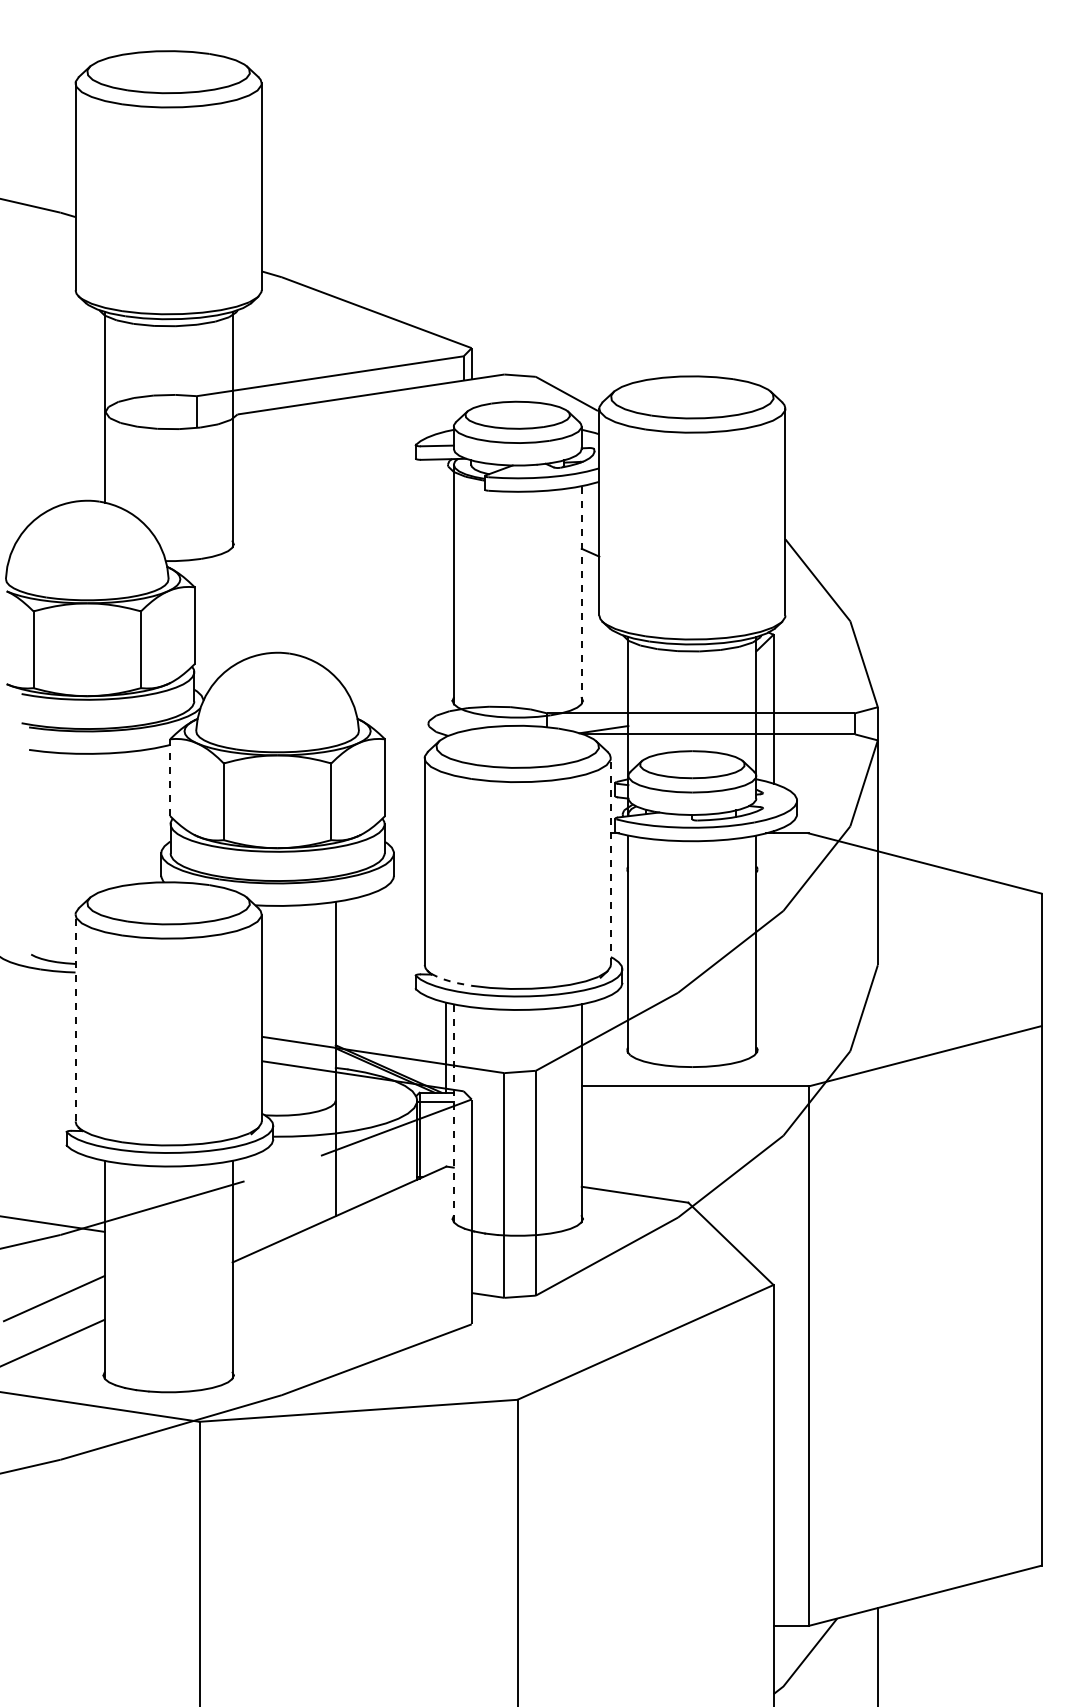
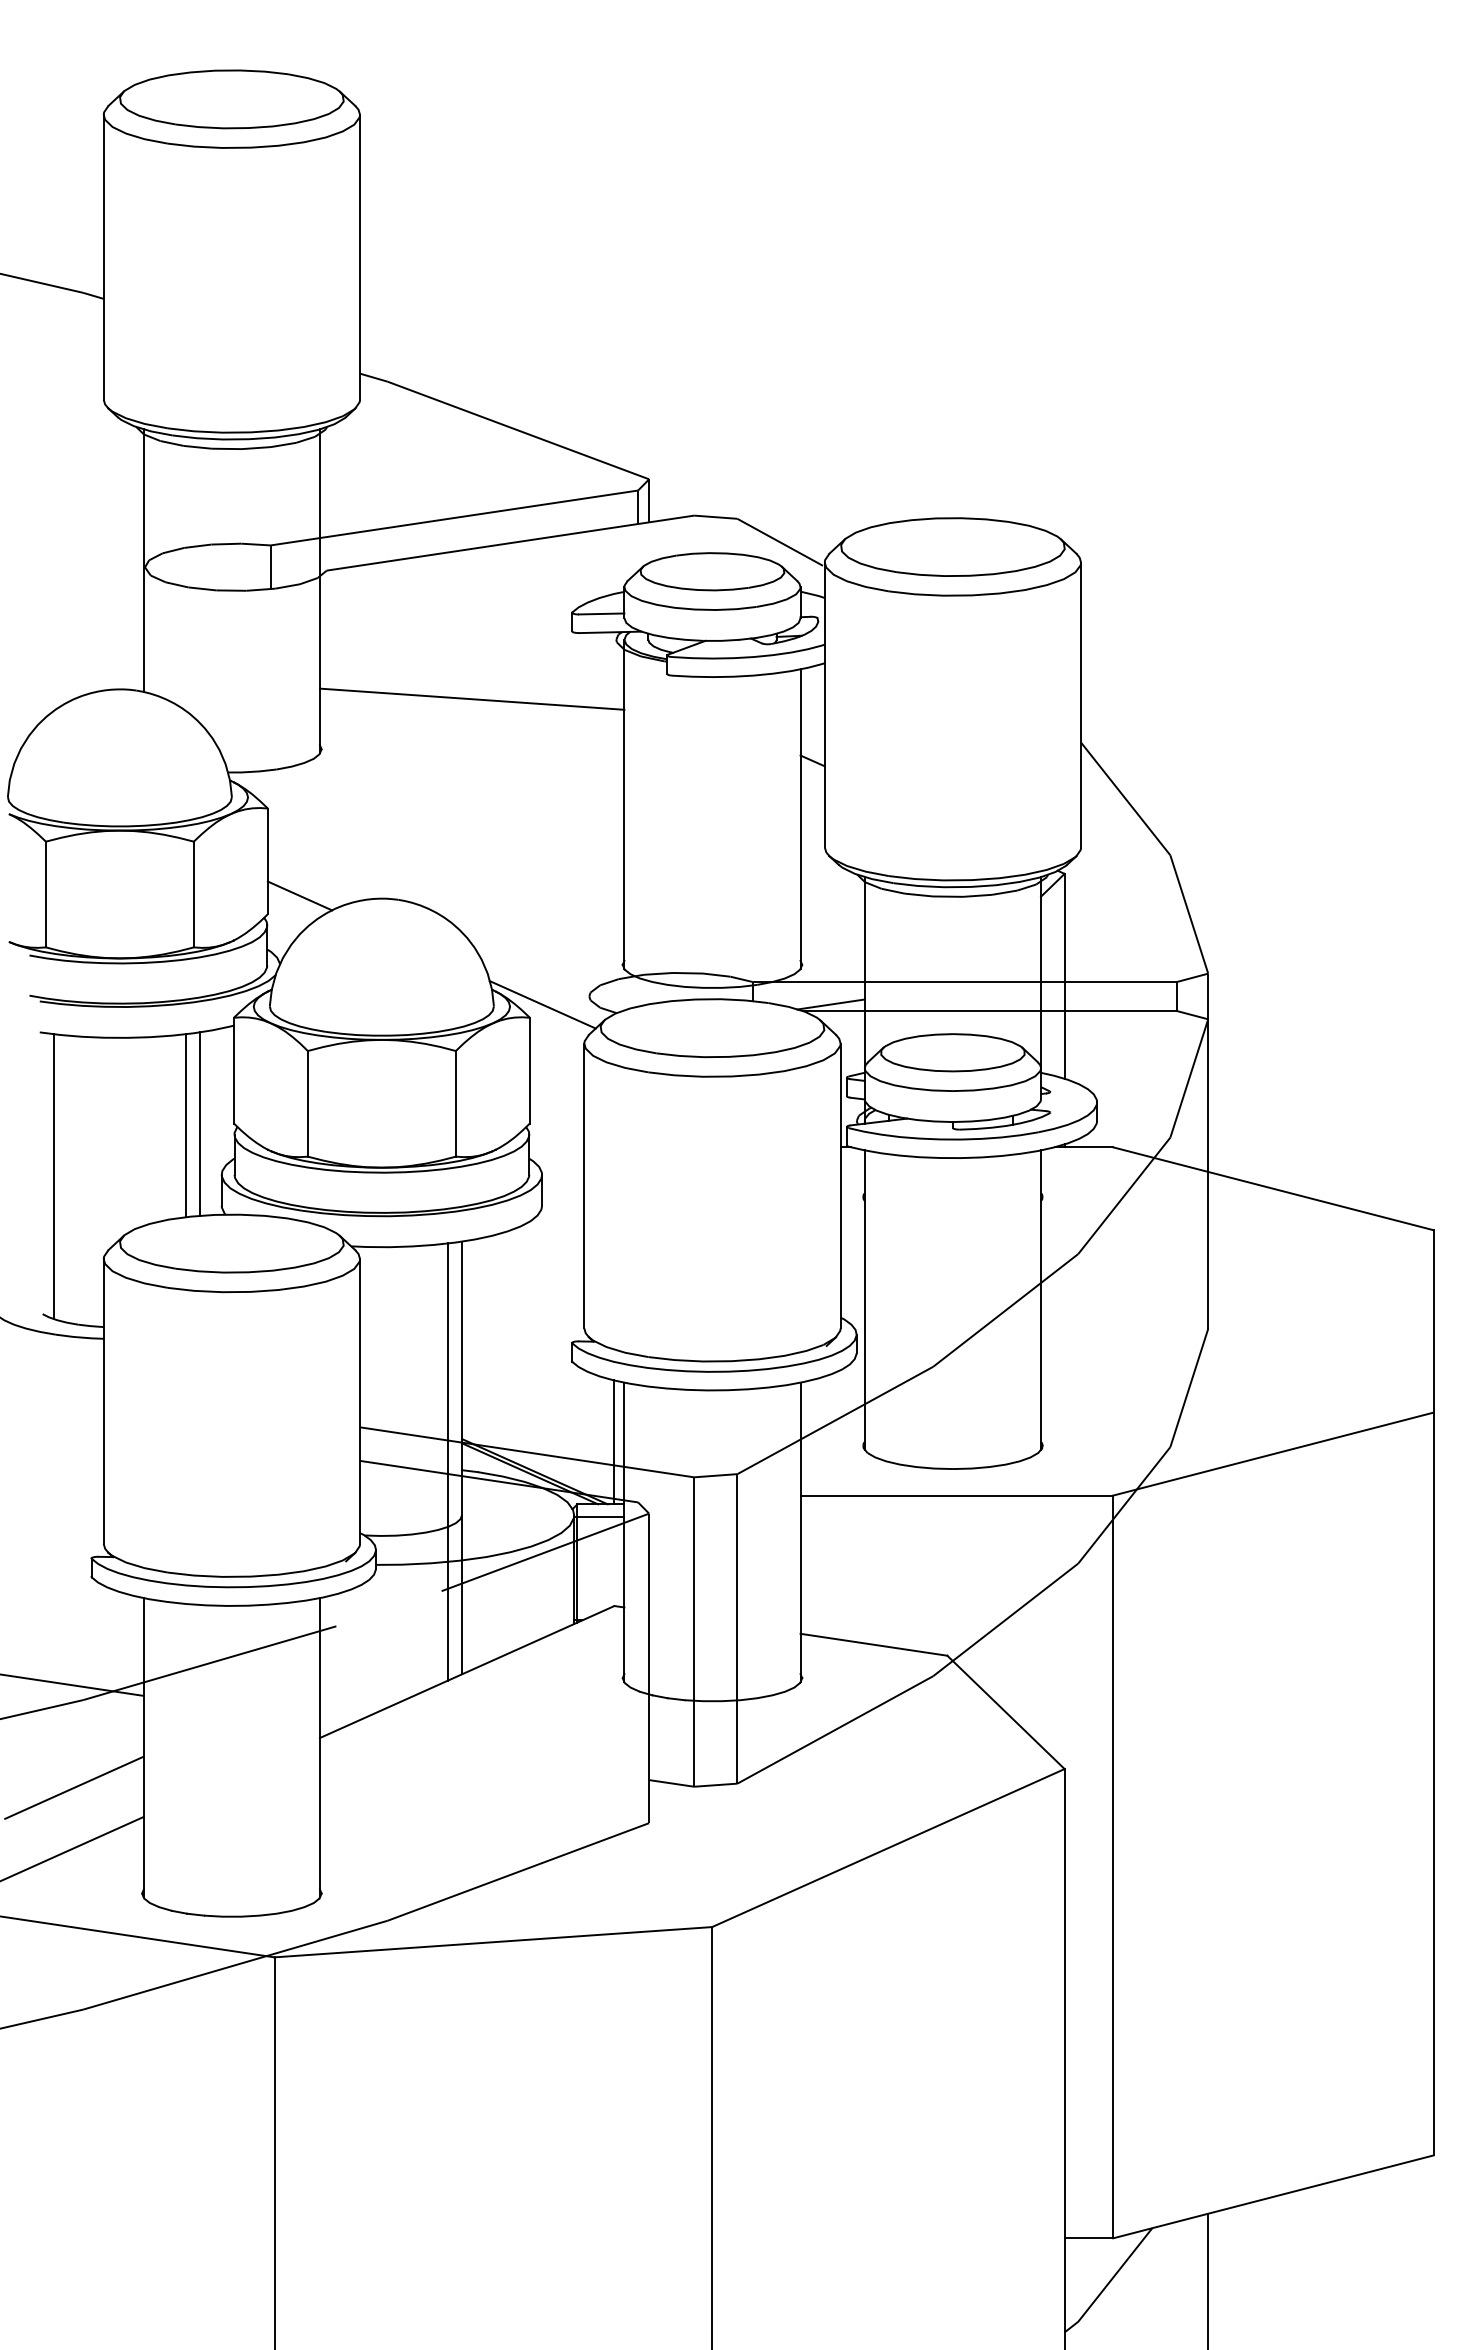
line: (342, 507) -> (471, 698), added
line: (581, 594) -> (800, 818), dashed -> solid
line: (217, 650) -> (299, 895), added
line: (394, 729) -> (542, 1004), added
line: (169, 777) -> (233, 1070), dashed -> solid
line: (145, 816) -> (200, 1123), added
line: (134, 817) -> (185, 1125), added
line: (39, 854) -> (54, 1176), added
line: (610, 861) -> (840, 1185), dashed -> solid
line: (450, 981) -> (620, 1351), dashed -> solid
line: (75, 1017) -> (103, 1400), dashed -> solid
line: (325, 1061) -> (447, 1461), added
line: (453, 1113) -> (624, 1532), dashed -> solid

